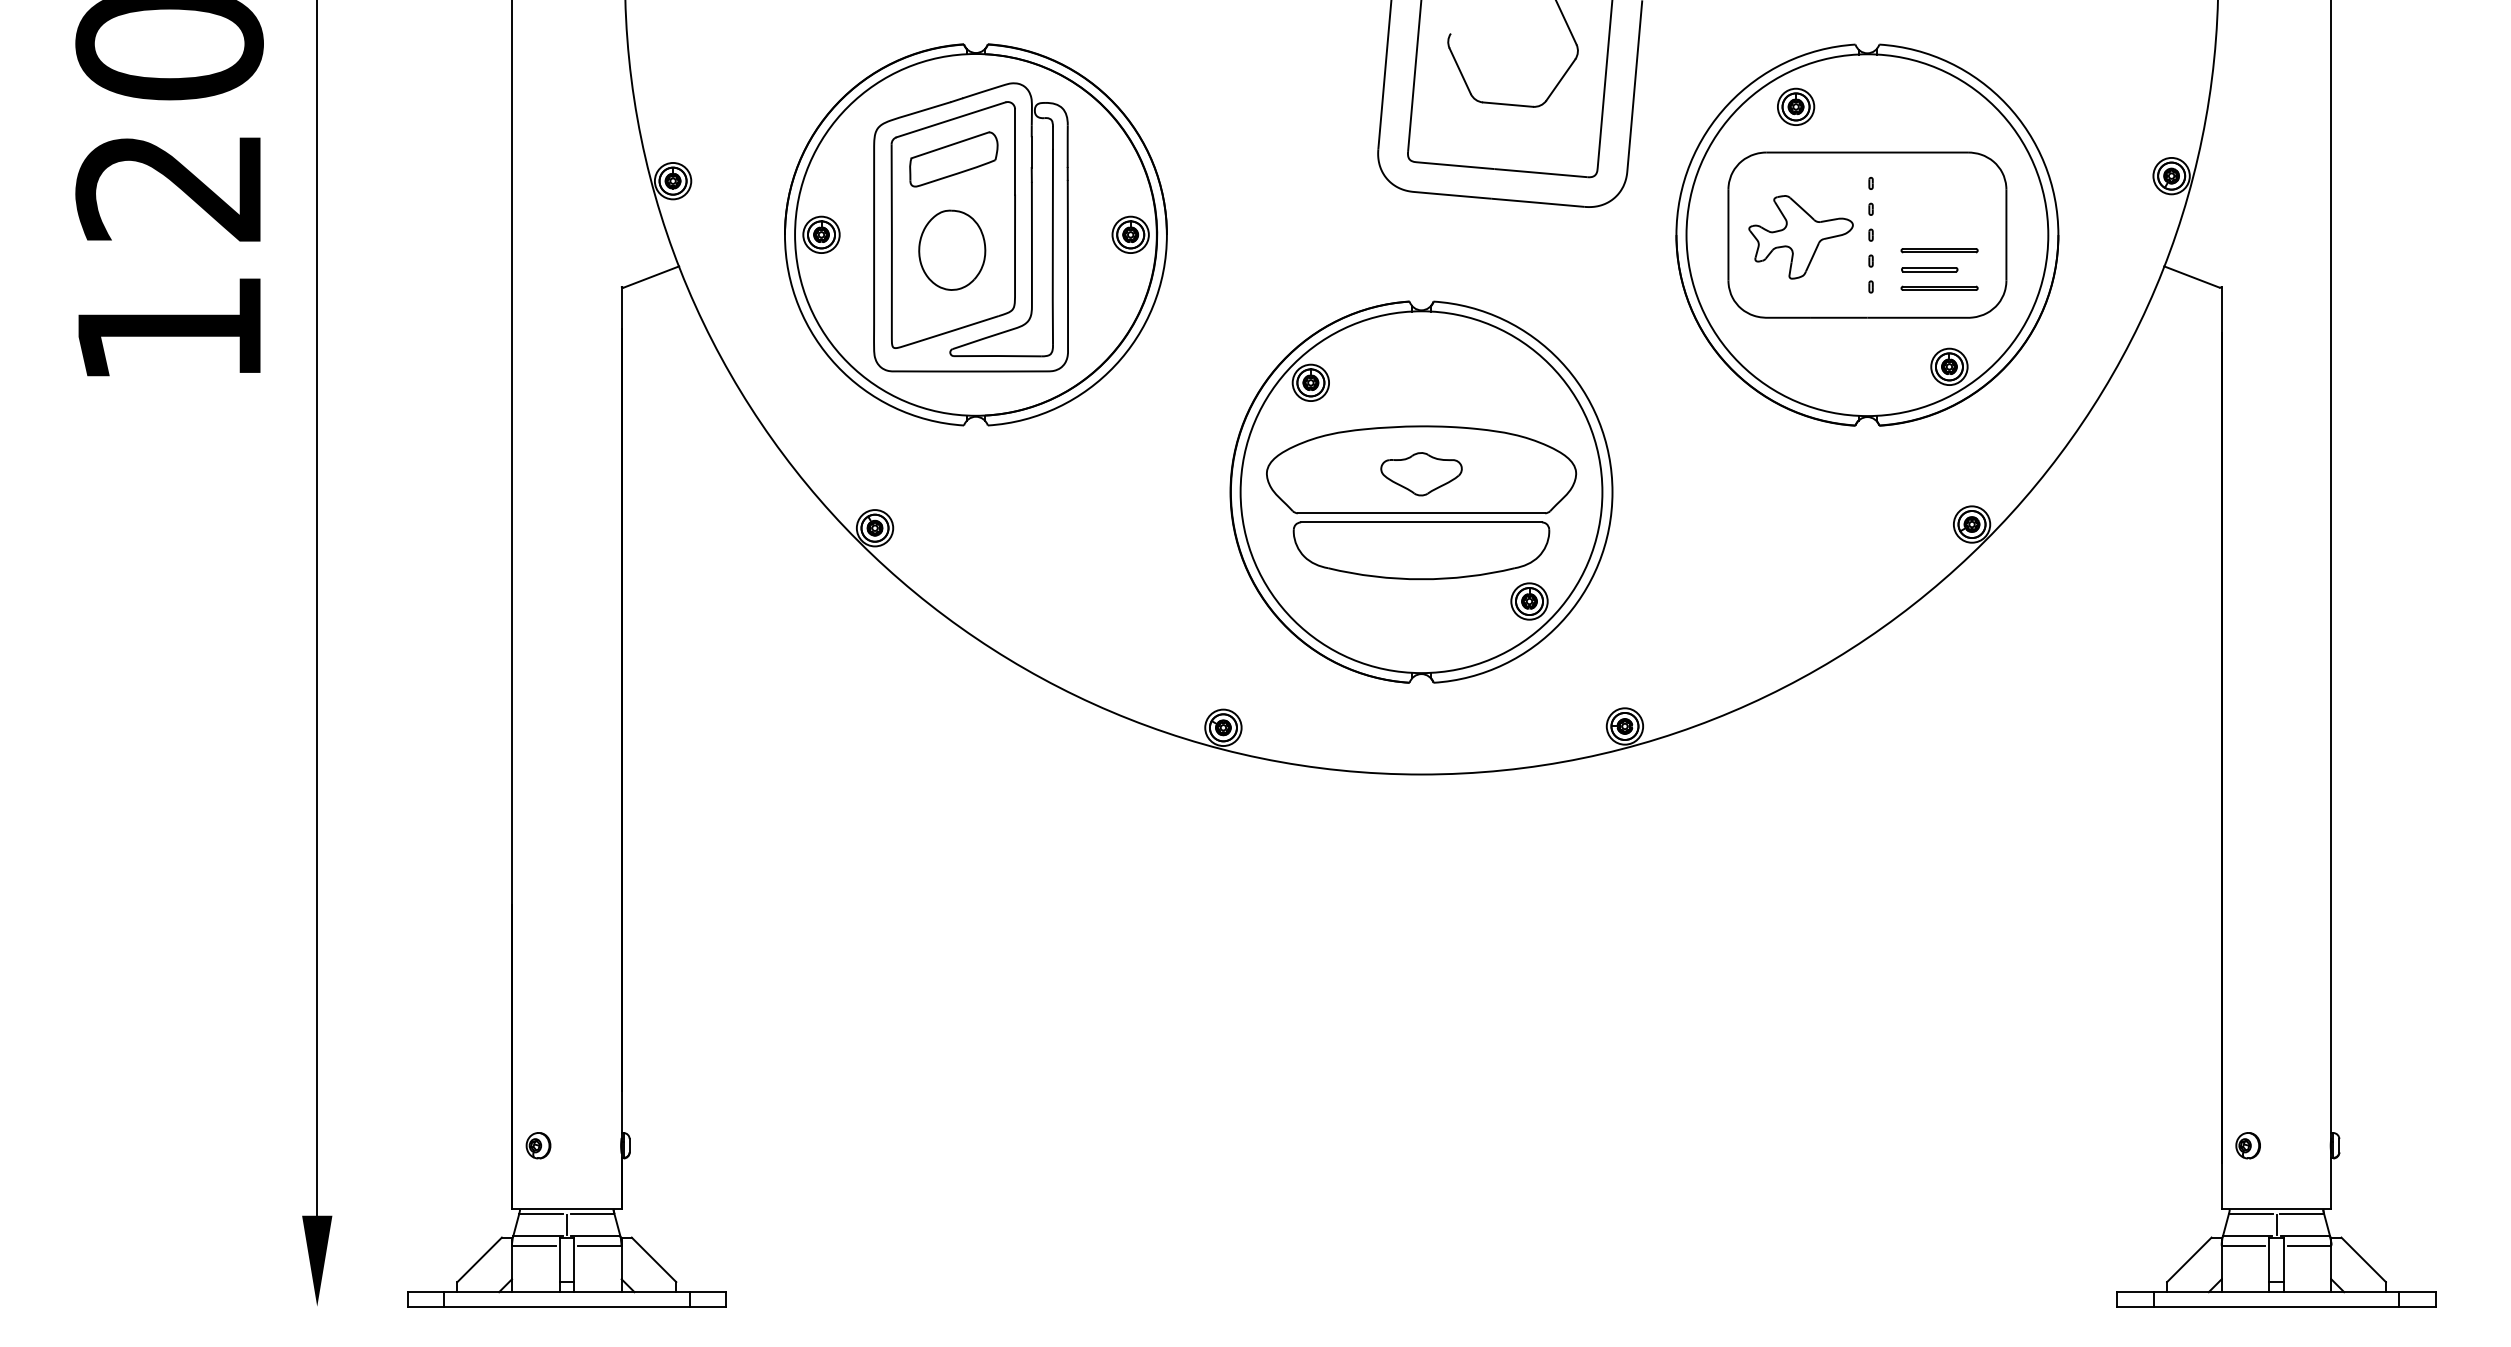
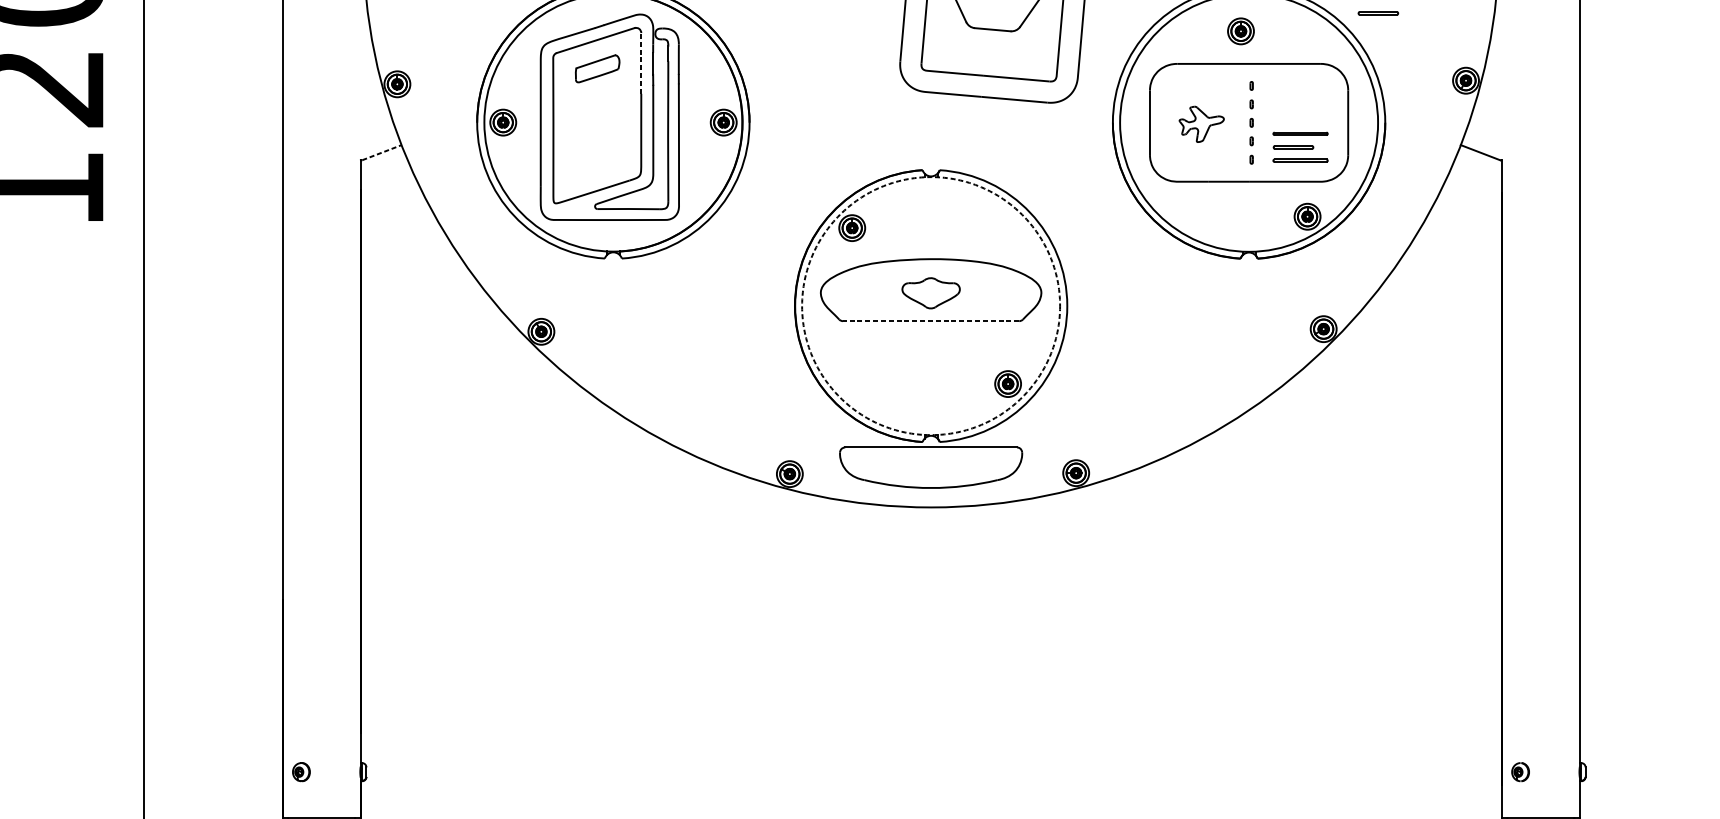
part: (2048, 81) -> (1378, 13), added
part: (1796, 106) -> (1241, 31), moved
line: (1015, 151) -> (641, 63), solid -> dashed
part: (953, 159) -> (597, 68), size x0.7
part: (1800, 237) -> (1201, 124), size x0.6
part: (952, 249) -> (596, 133), removed
line: (651, 277) -> (382, 153), solid -> dashed
circle: (1421, 492) -> (931, 306), solid -> dashed
line: (1421, 513) -> (931, 321), solid -> dashed
part: (1421, 550) -> (931, 467), moved

